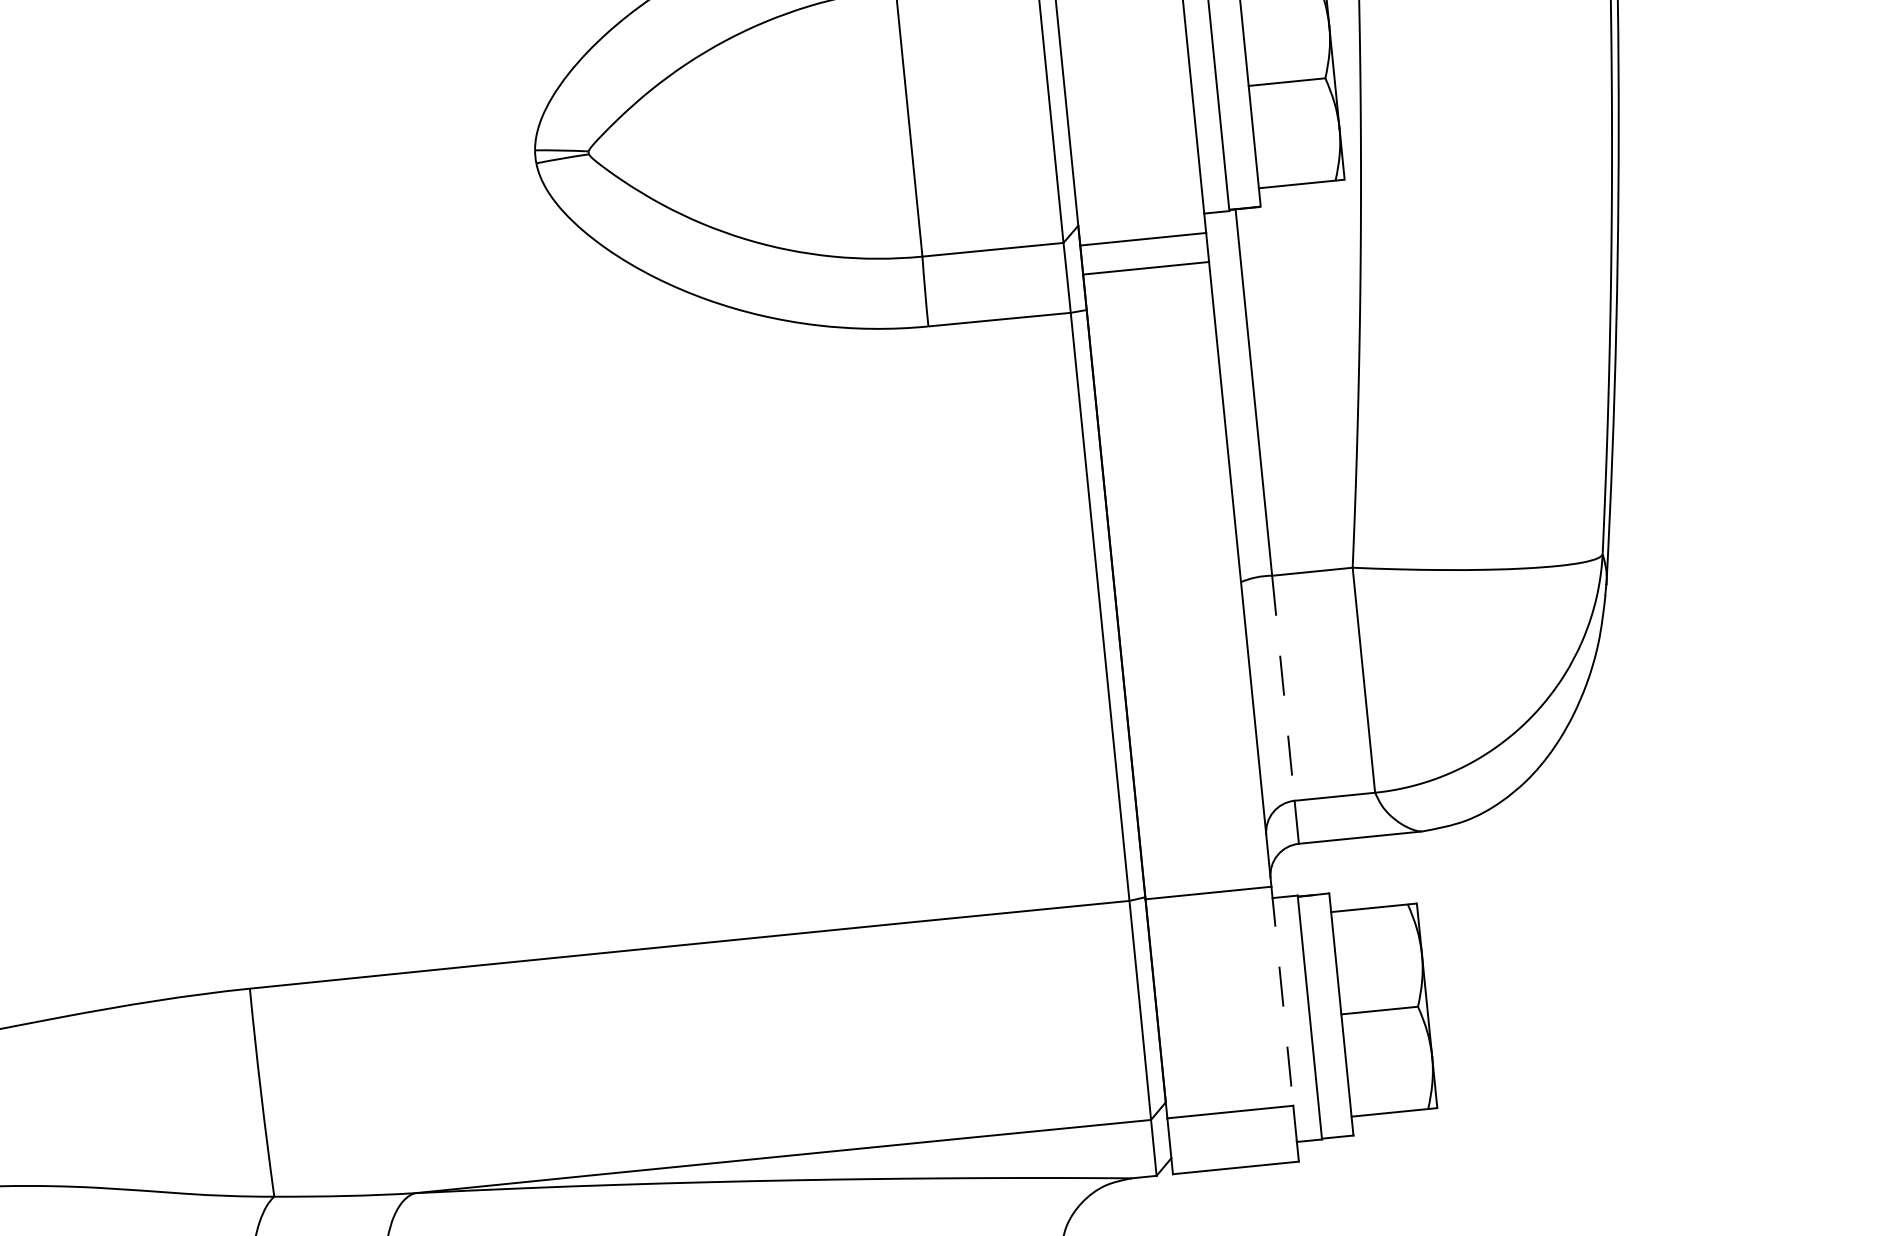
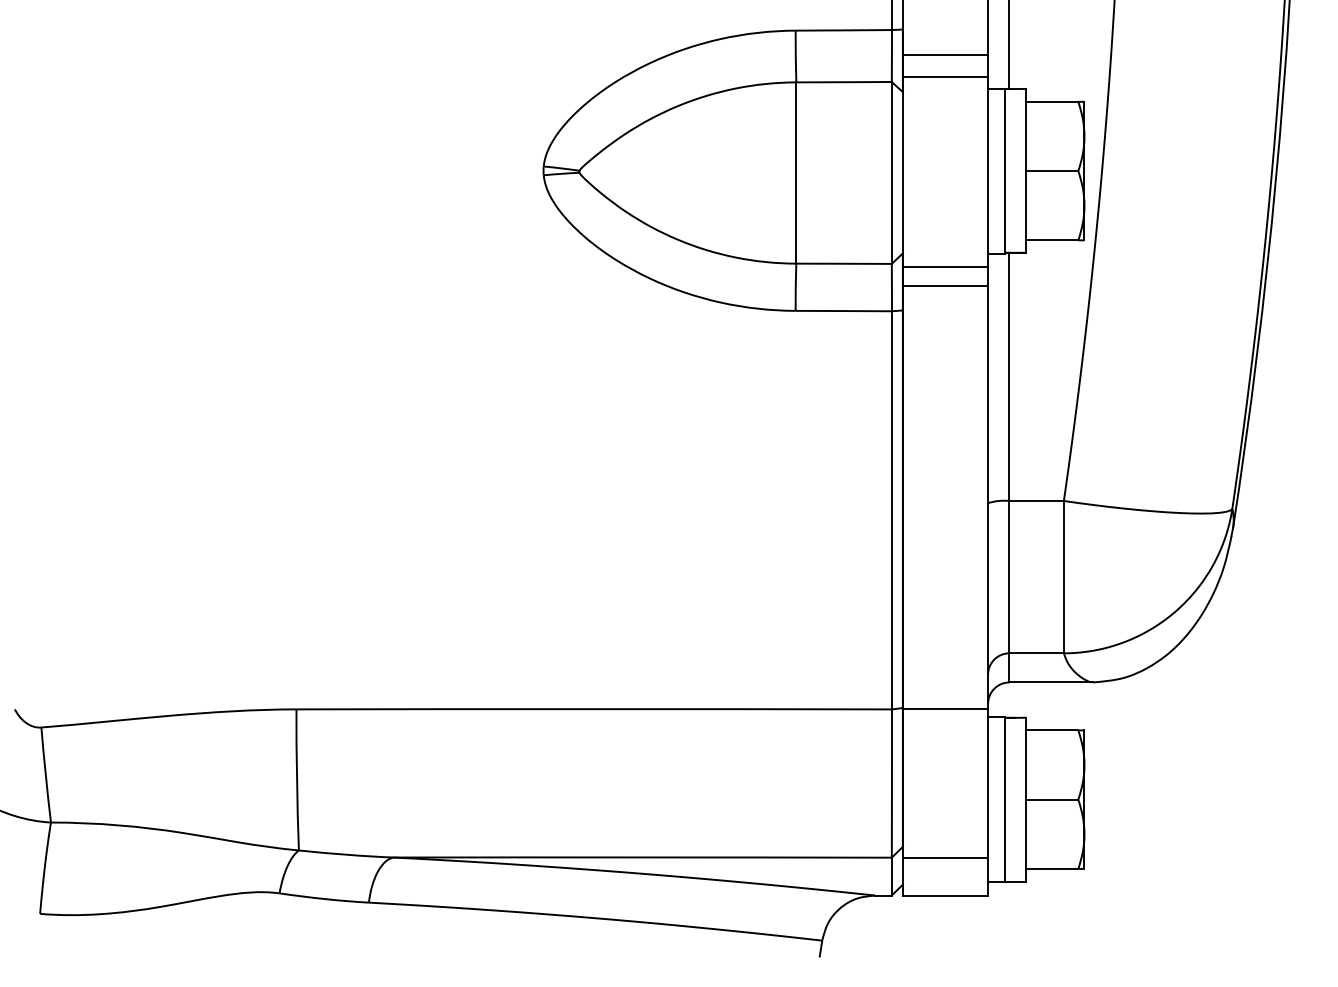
line: (1283, 688) -> (1009, 577), dashed -> solid
line: (1283, 997) -> (988, 784), dashed -> solid

